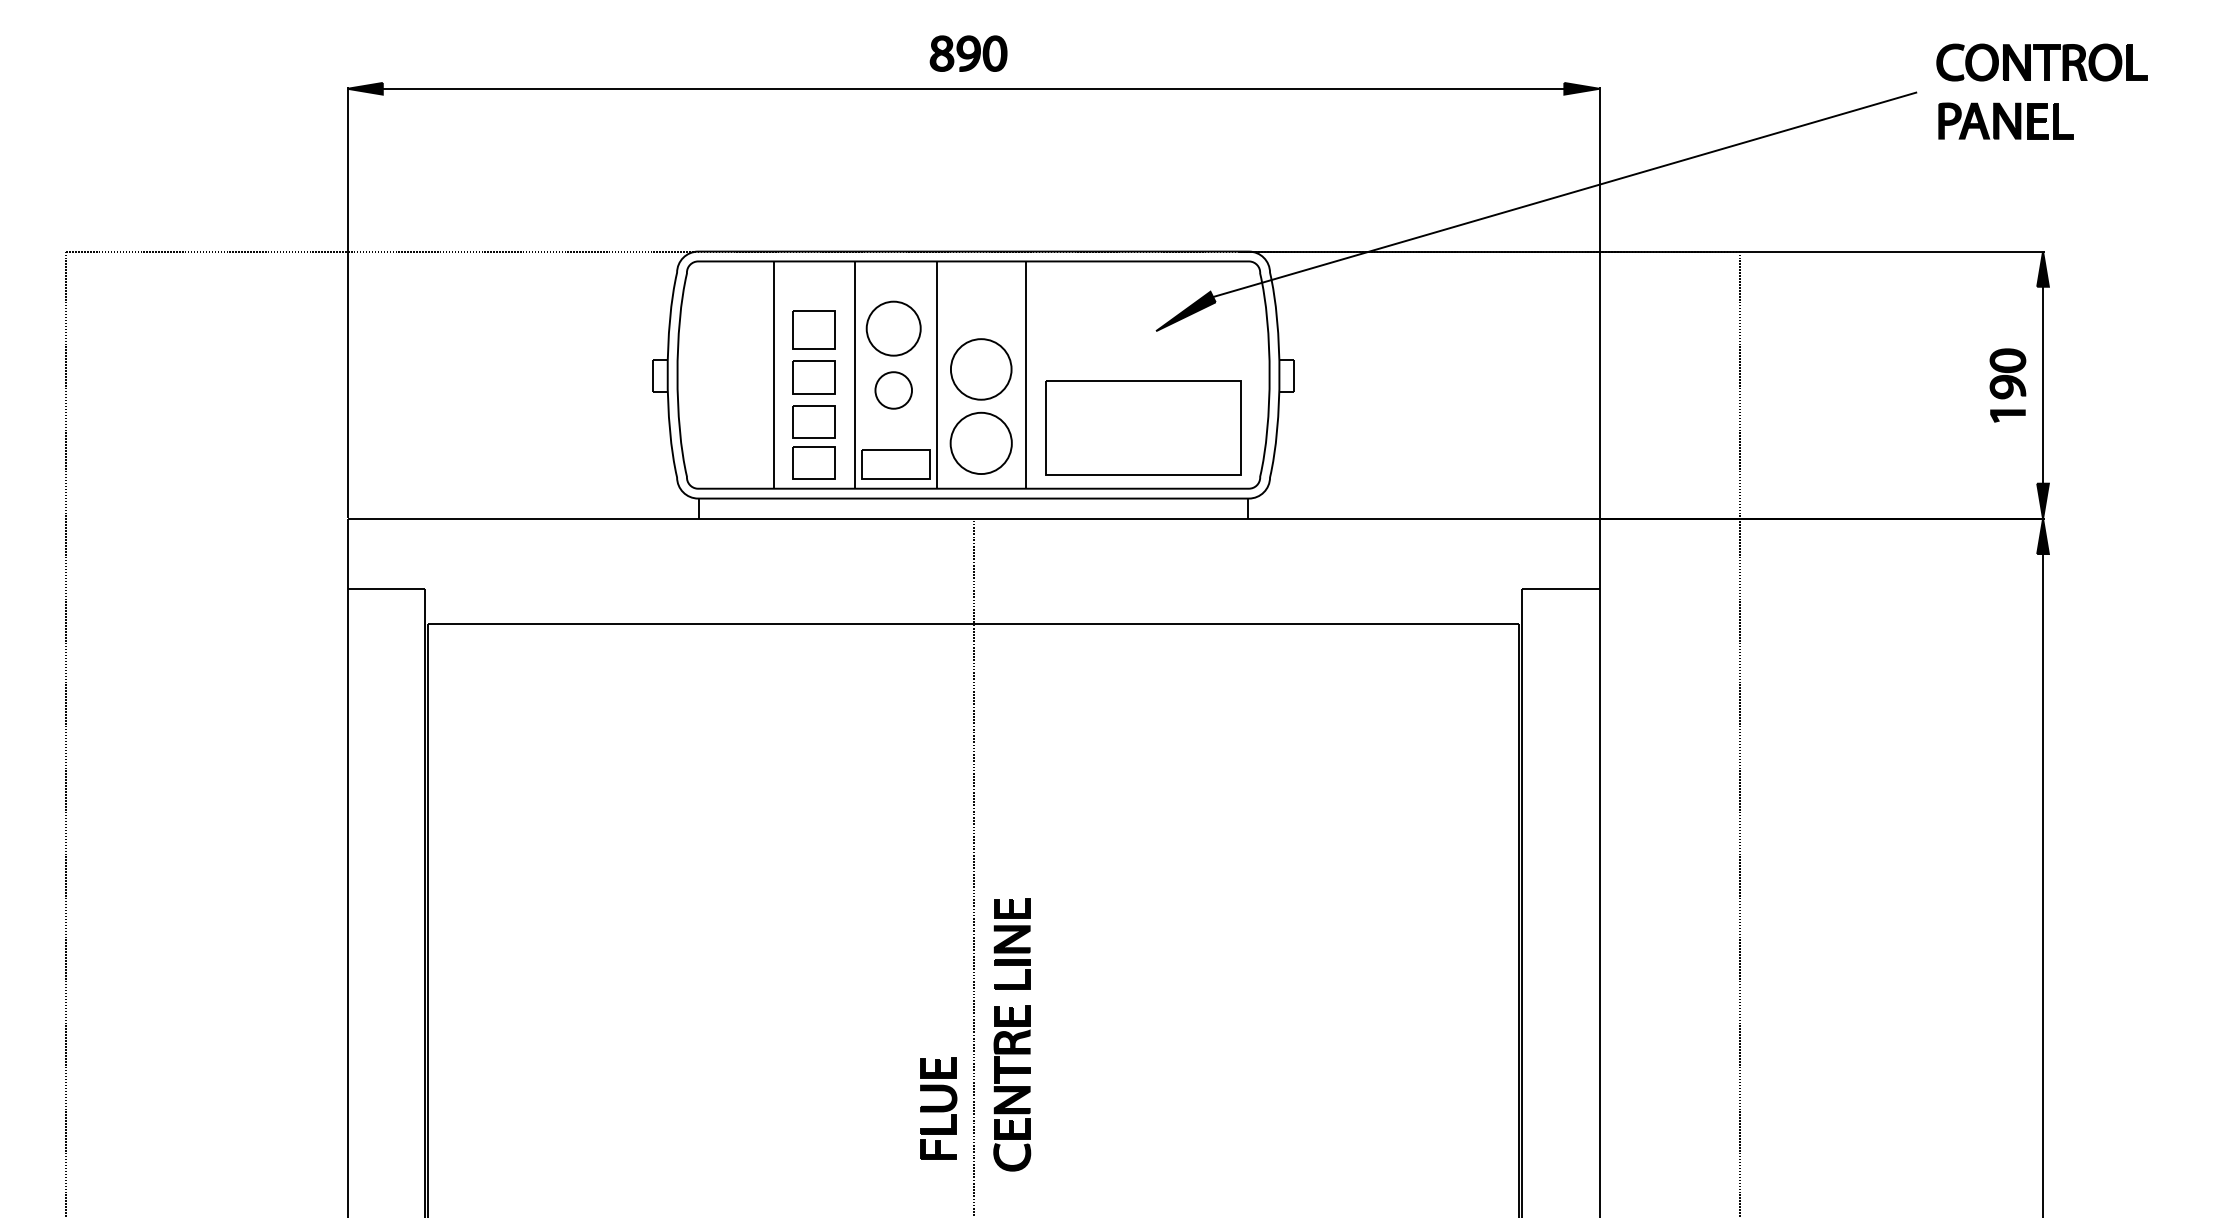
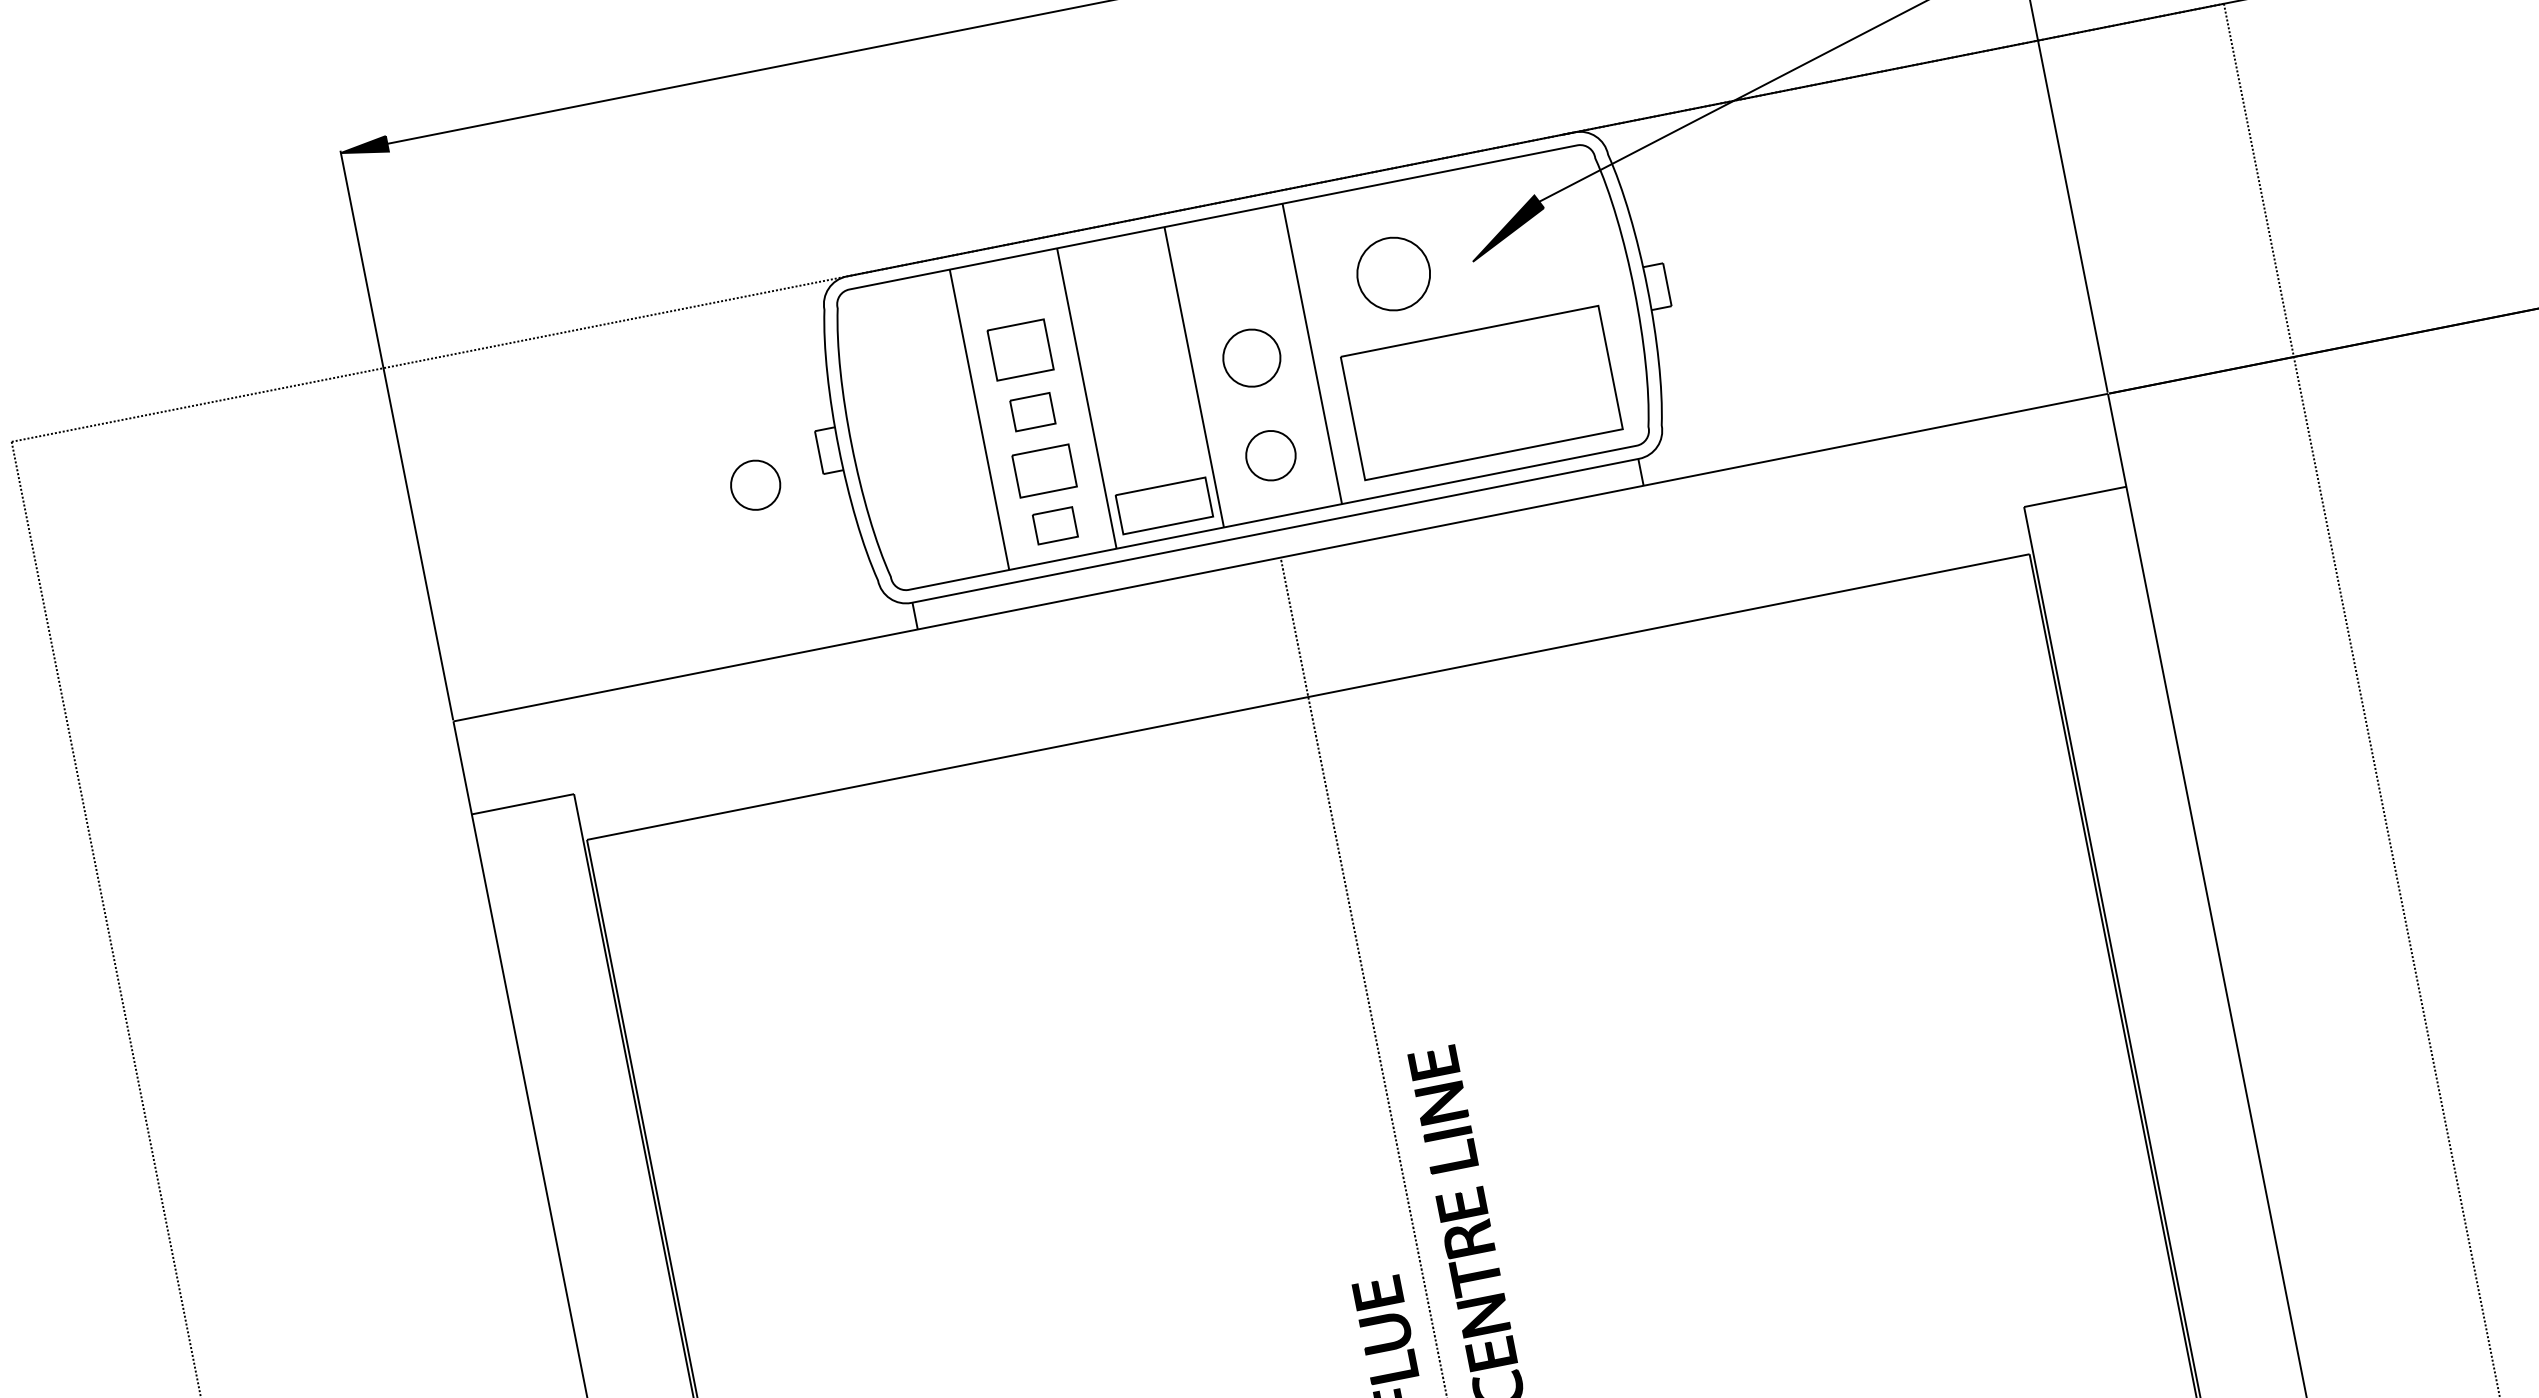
part: (893, 328) -> (1393, 273), moved
part: (981, 369) -> (1252, 358), size x0.7
part: (813, 377) -> (1032, 412), size x0.7
part: (893, 390) -> (755, 485), moved
part: (980, 442) -> (1269, 454), size x0.6
part: (813, 462) -> (1054, 525), size x0.7

